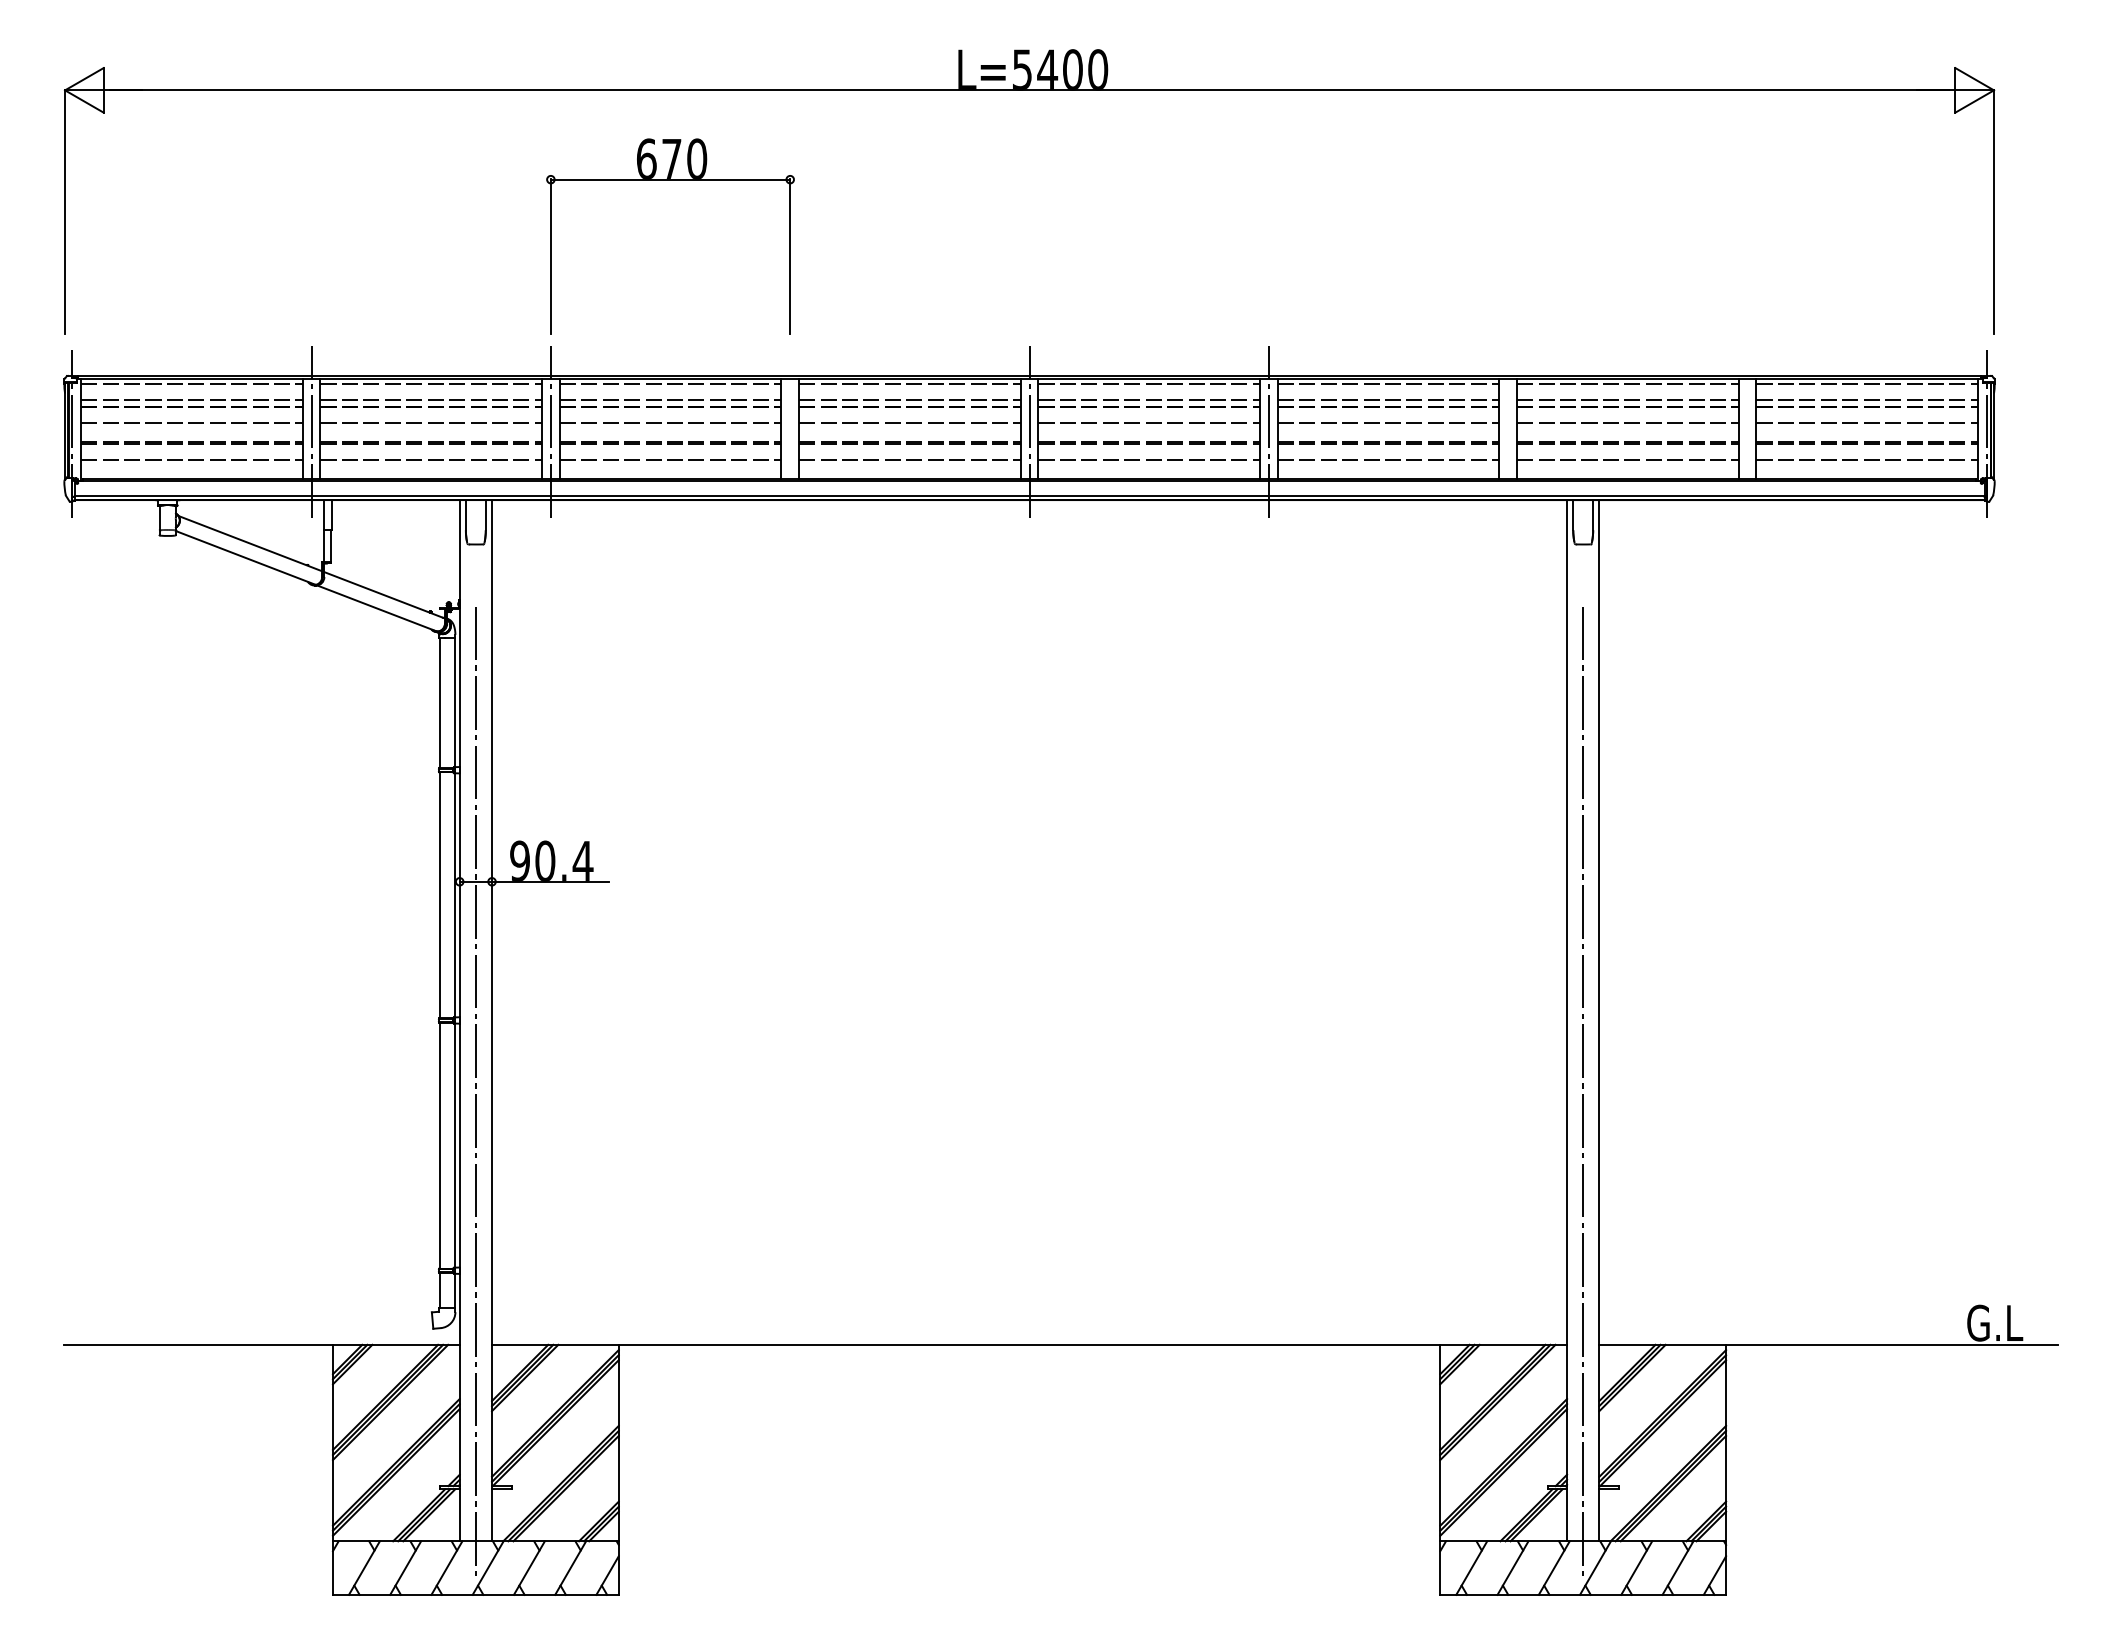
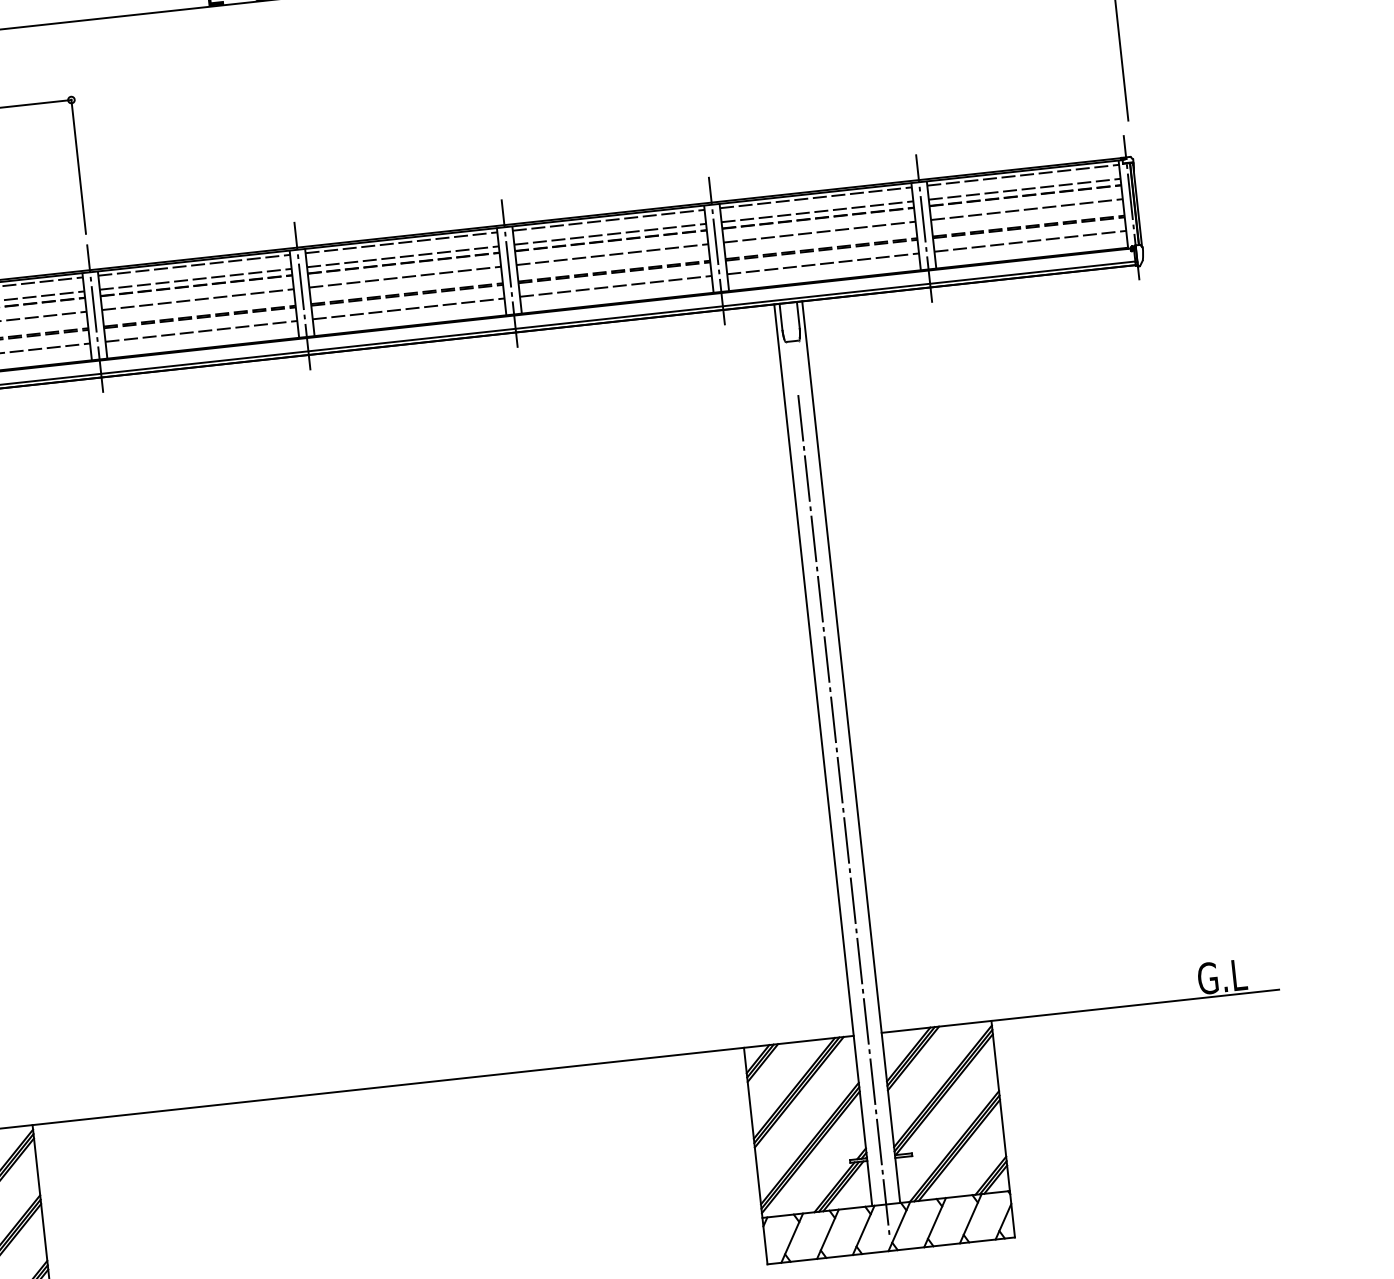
line: (790, 431) -> (95, 318), added
line: (1508, 431) -> (717, 250), added
line: (1747, 431) -> (924, 228), added

